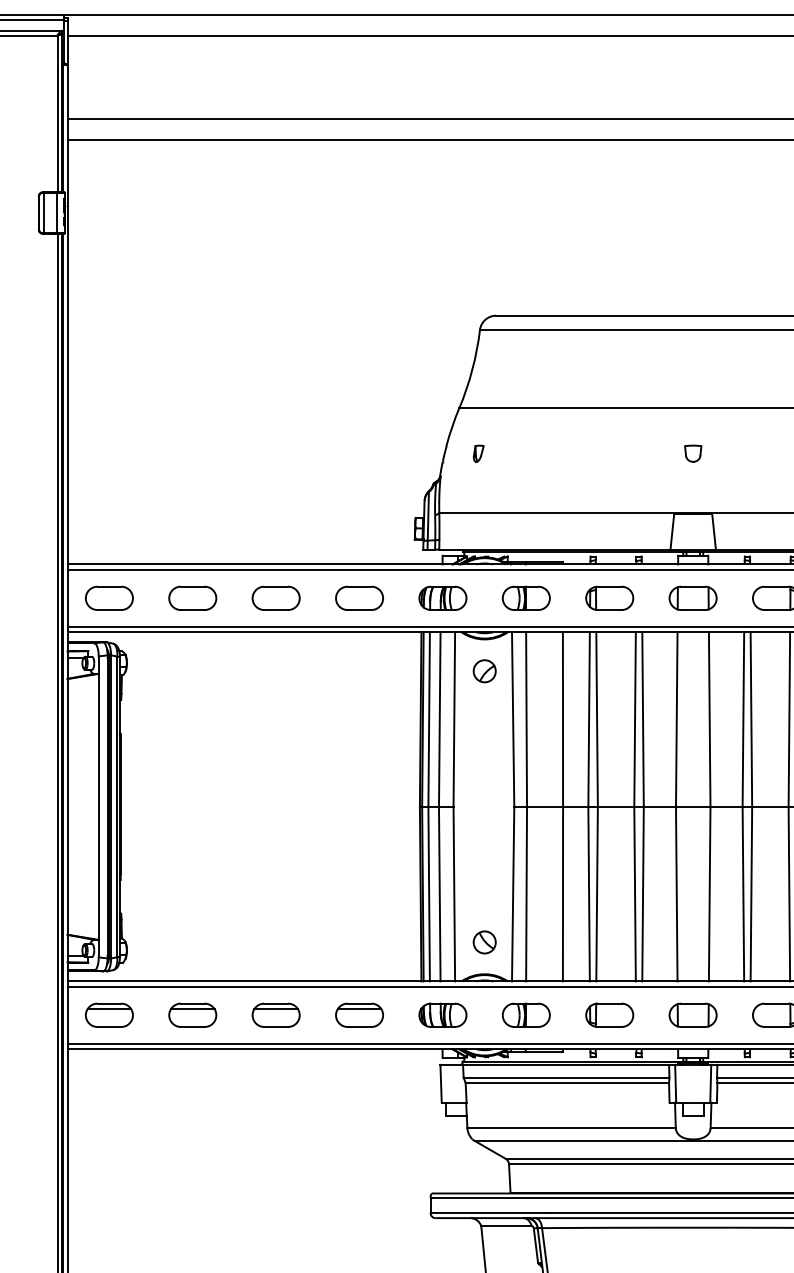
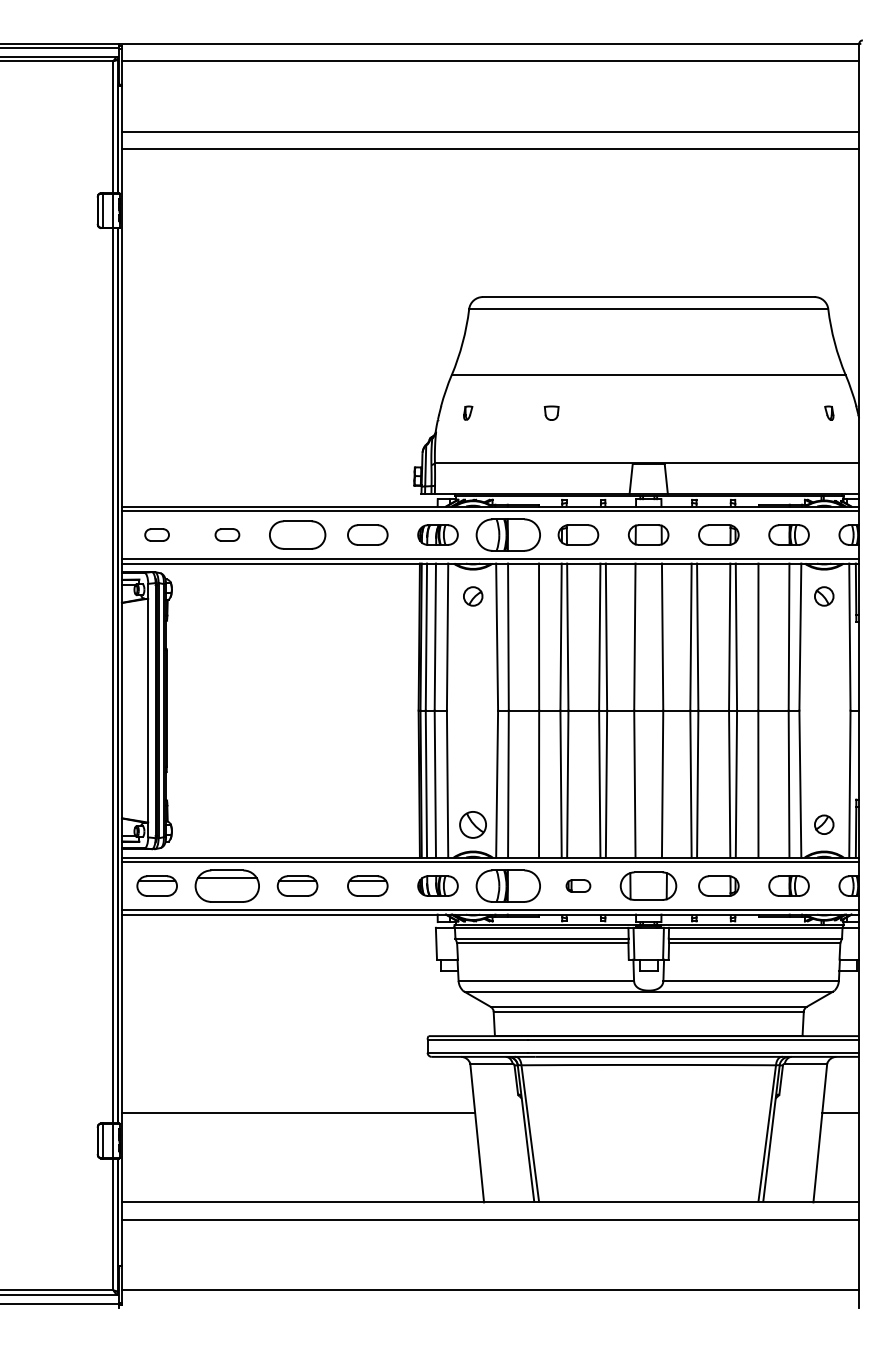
part: (692, 452) -> (551, 412), moved
part: (108, 597) -> (156, 534), size x0.6
part: (192, 597) -> (227, 534), size x0.6
part: (276, 597) -> (297, 534), size x1.4
part: (525, 597) -> (507, 534), size x1.6
part: (485, 942) -> (473, 824), size x1.4
part: (192, 1014) -> (227, 885), size x1.6
part: (525, 1014) -> (507, 885), size x1.6
part: (609, 1014) -> (578, 885), size x0.6
part: (692, 1014) -> (648, 885), size x1.4

